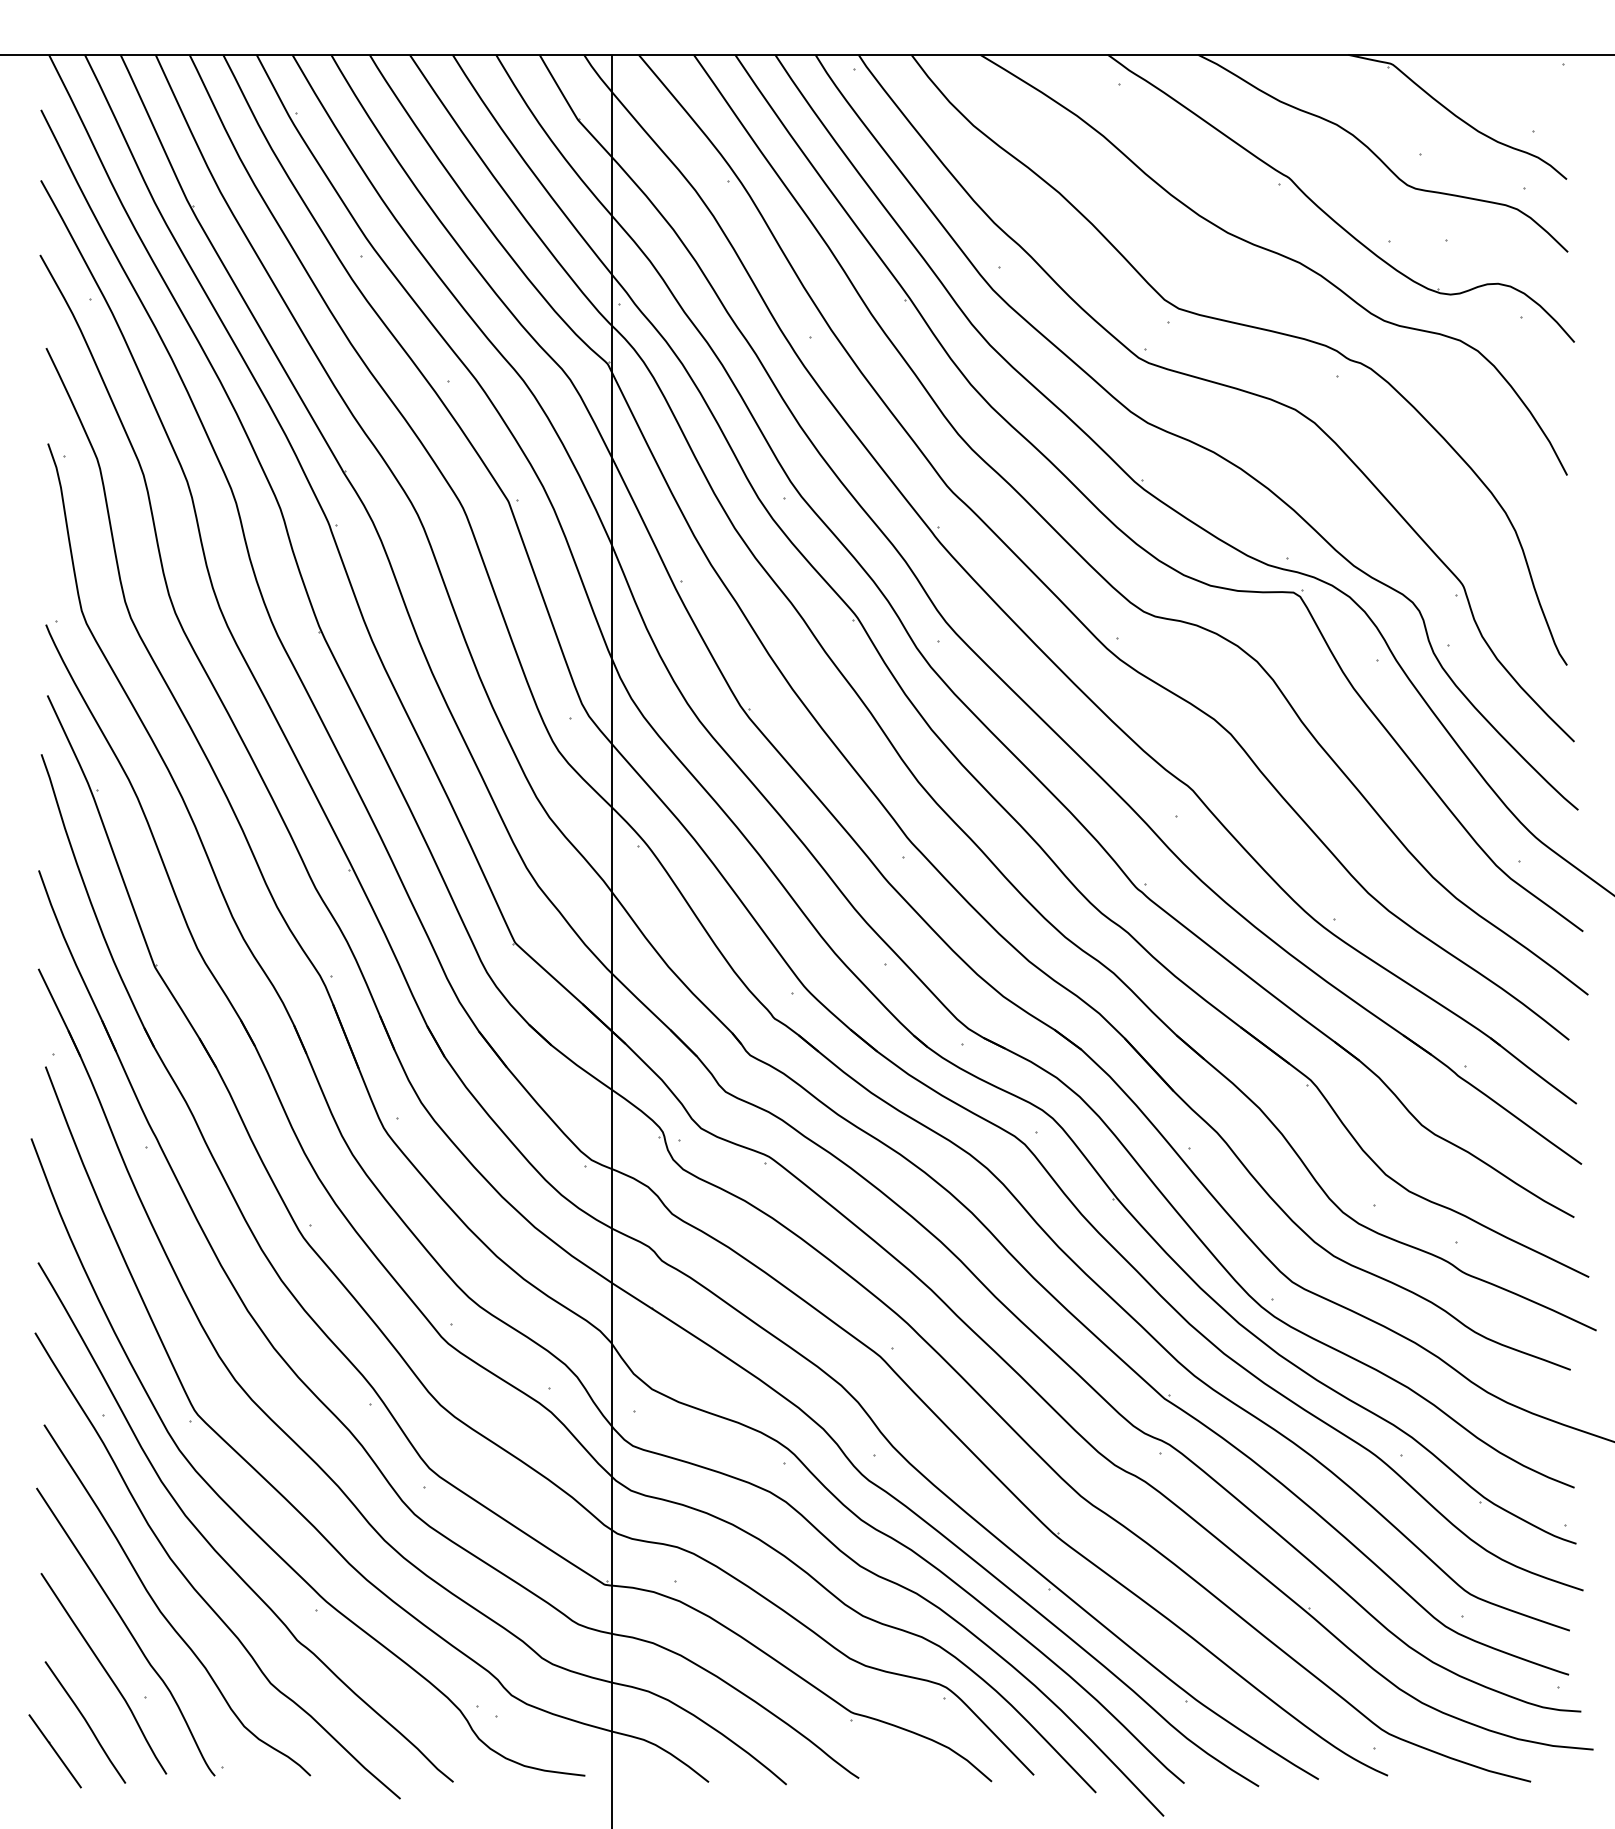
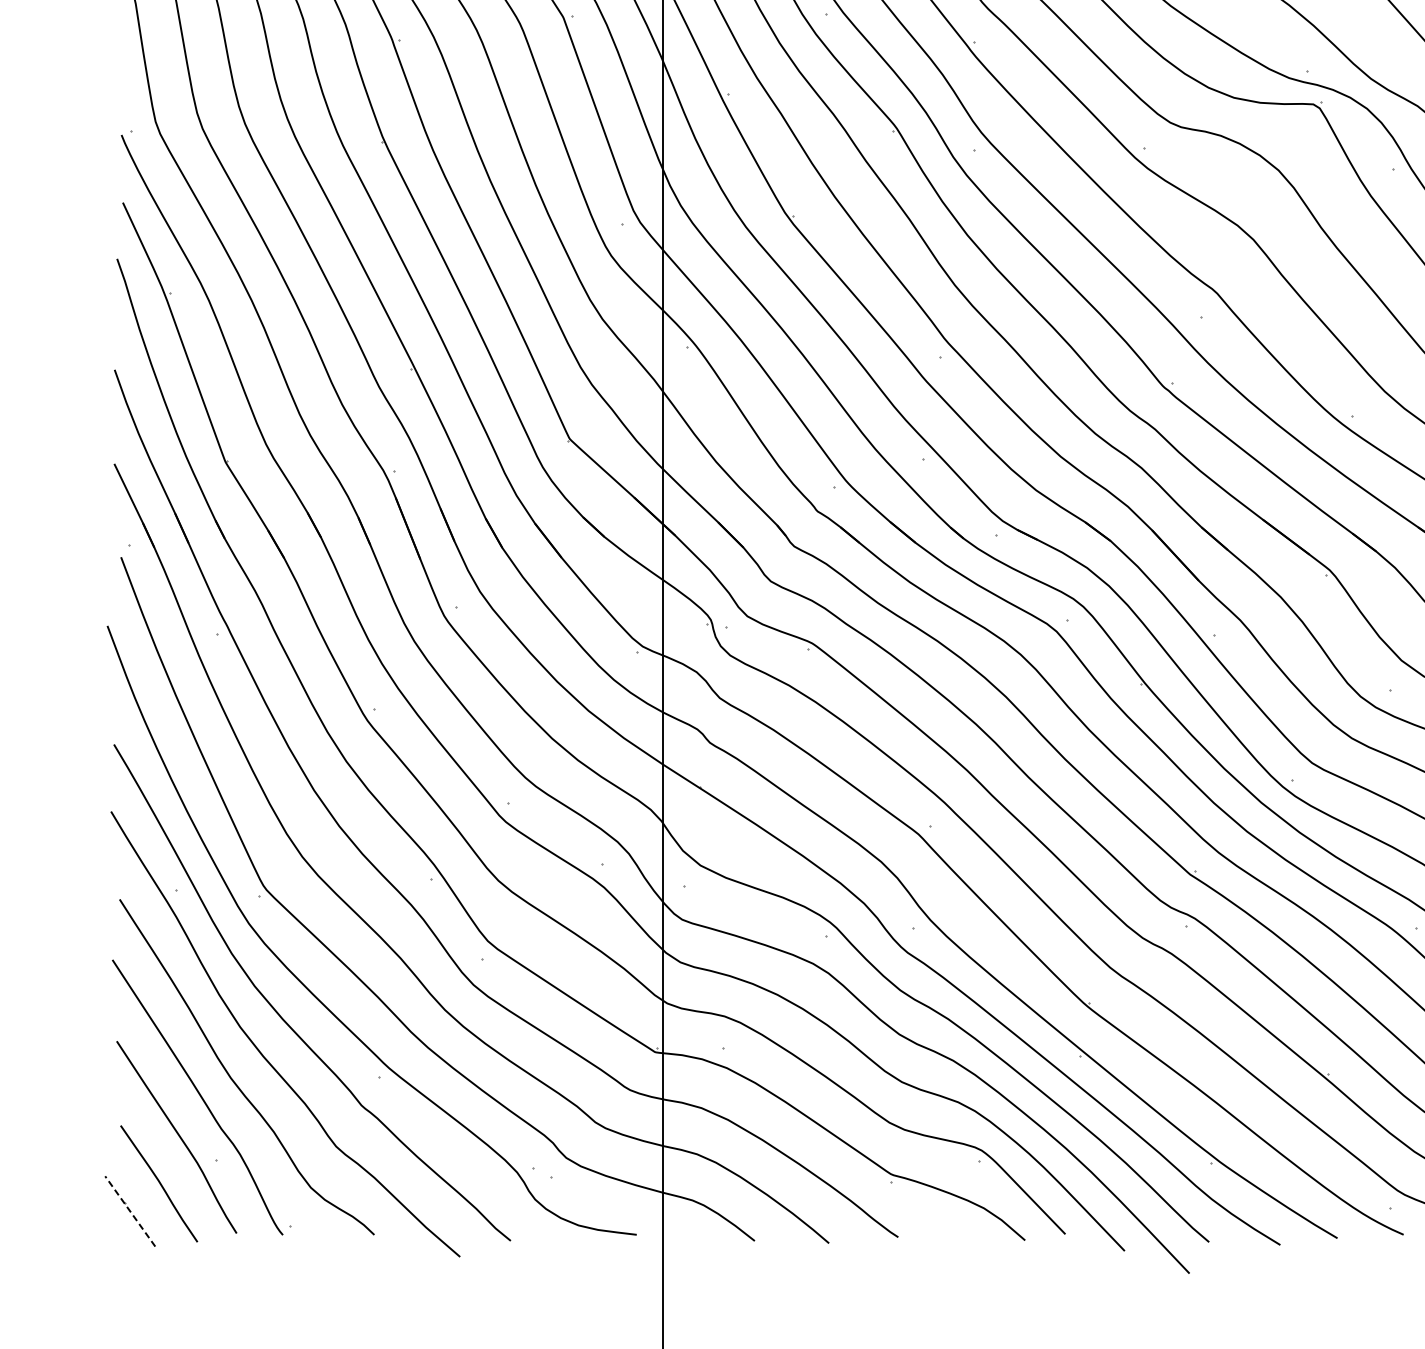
line: (54, 1750) -> (129, 1210), solid -> dashed

